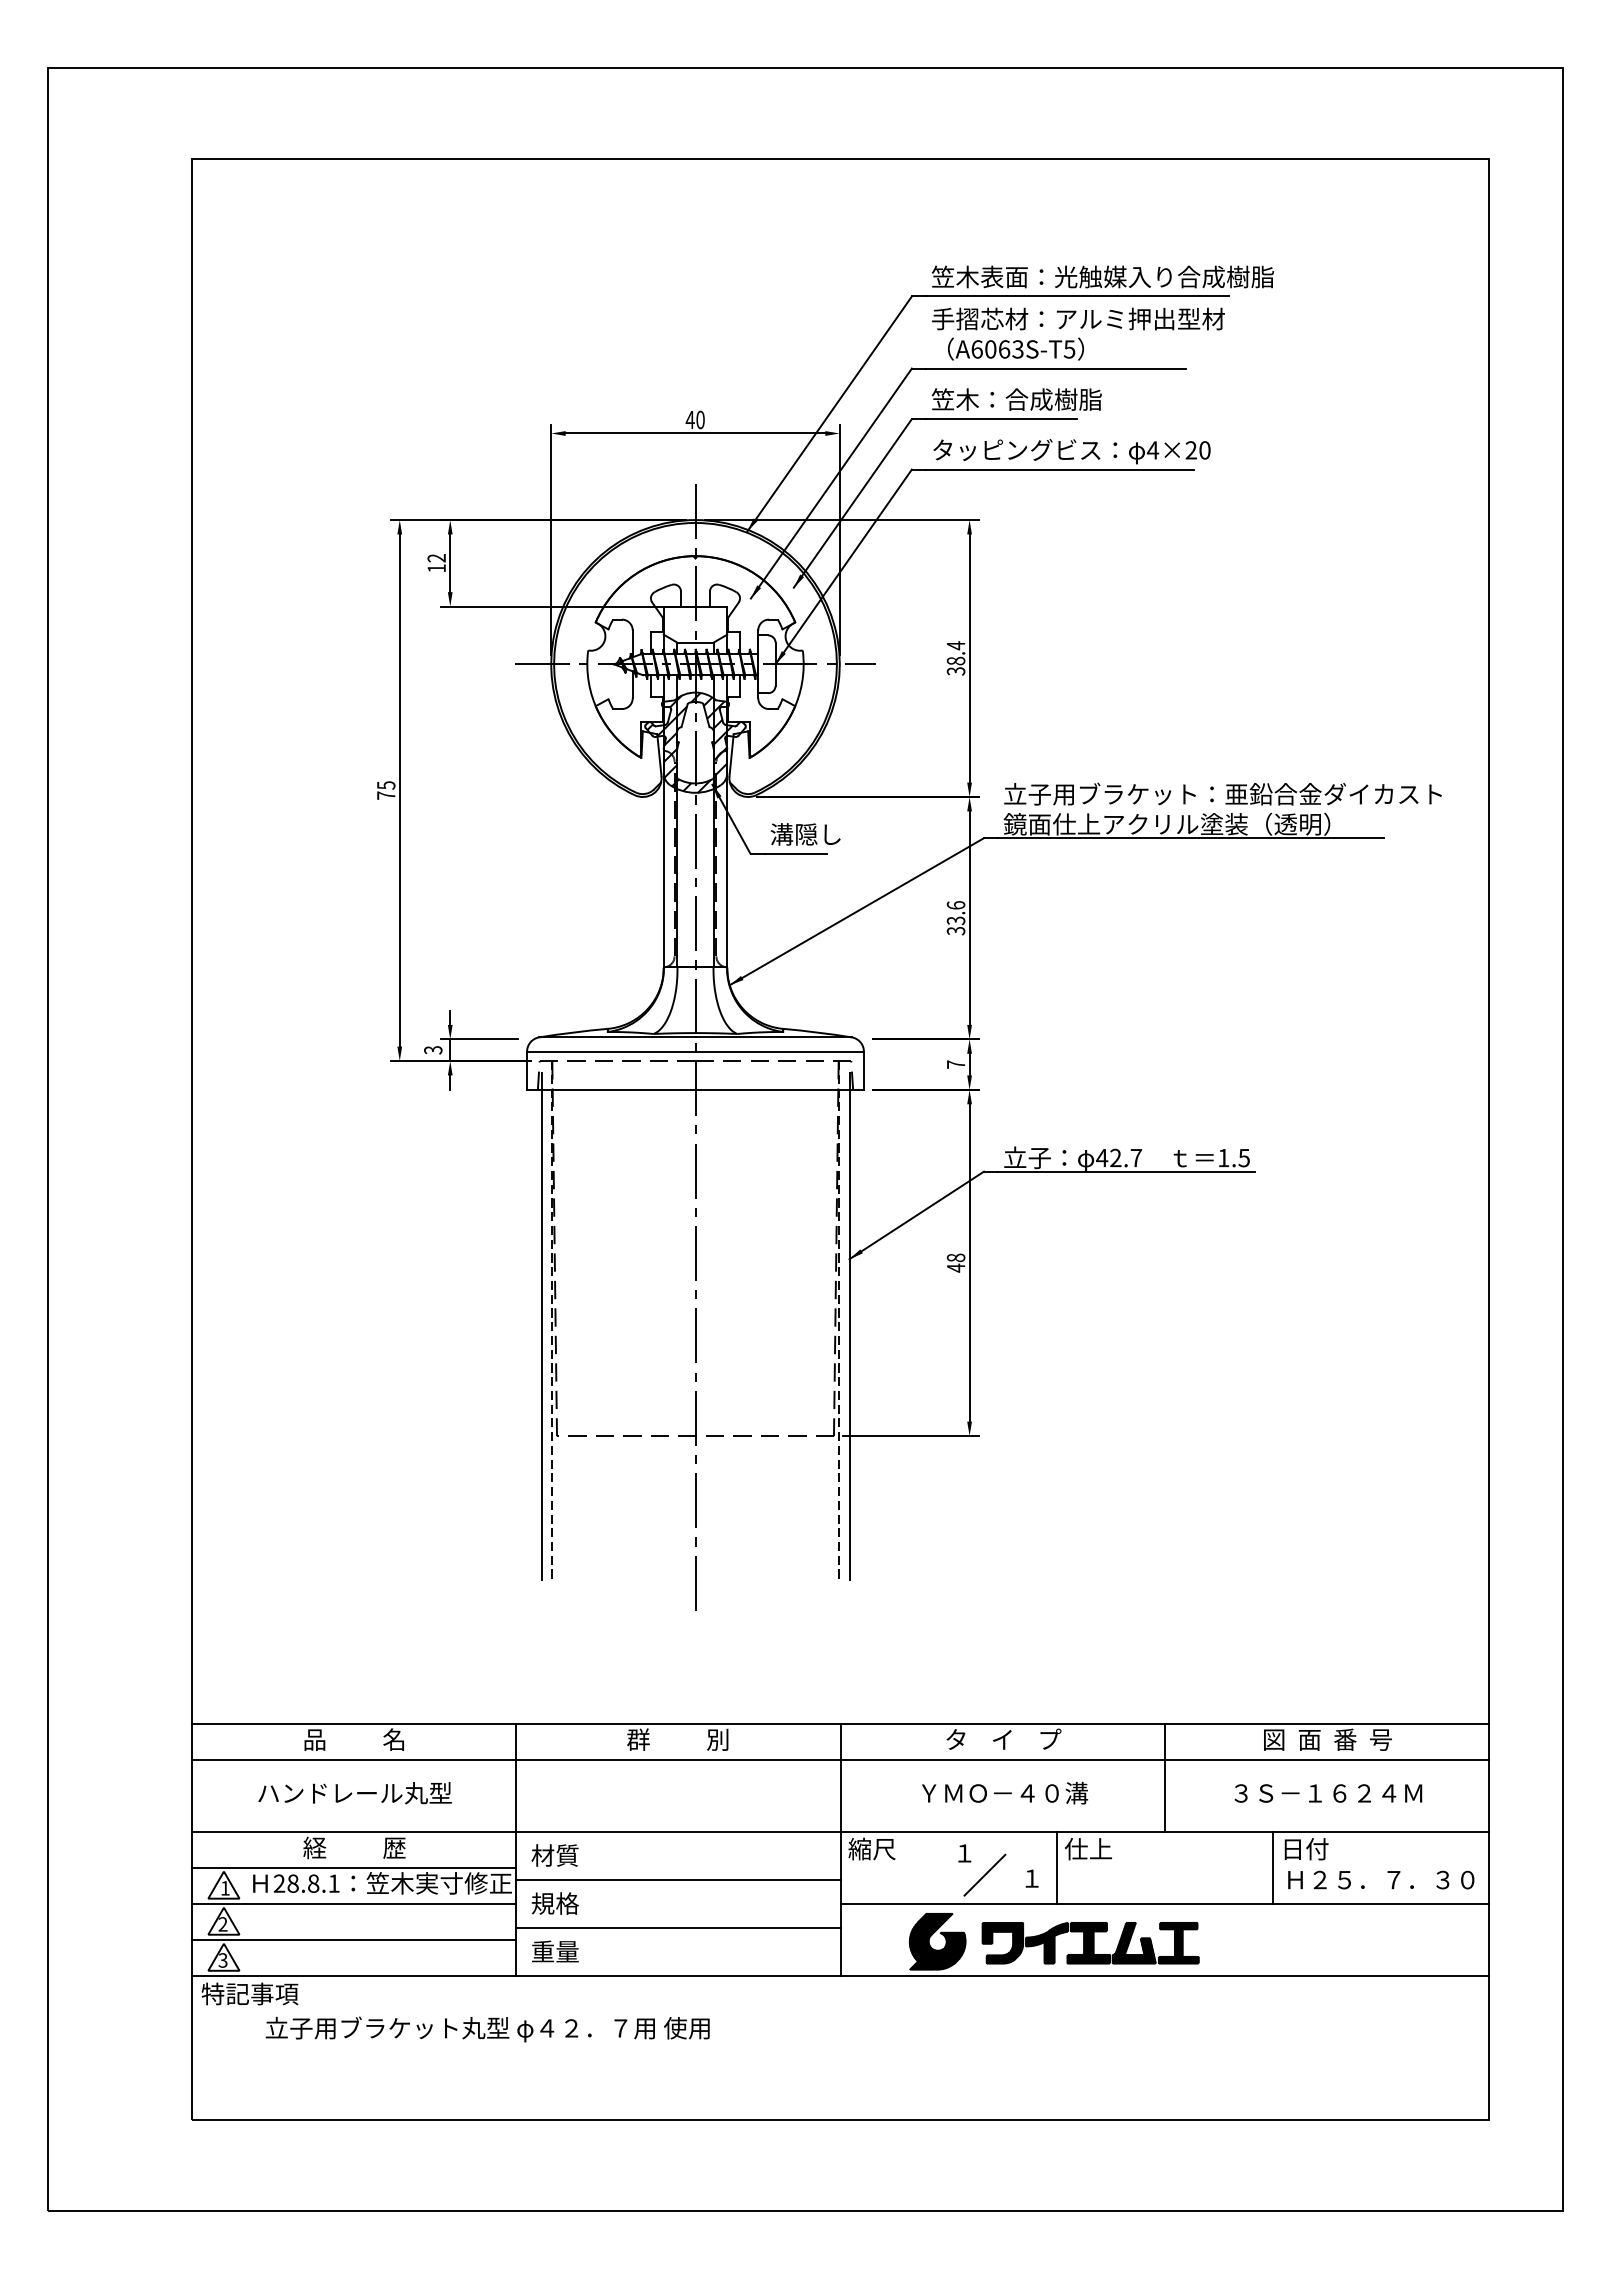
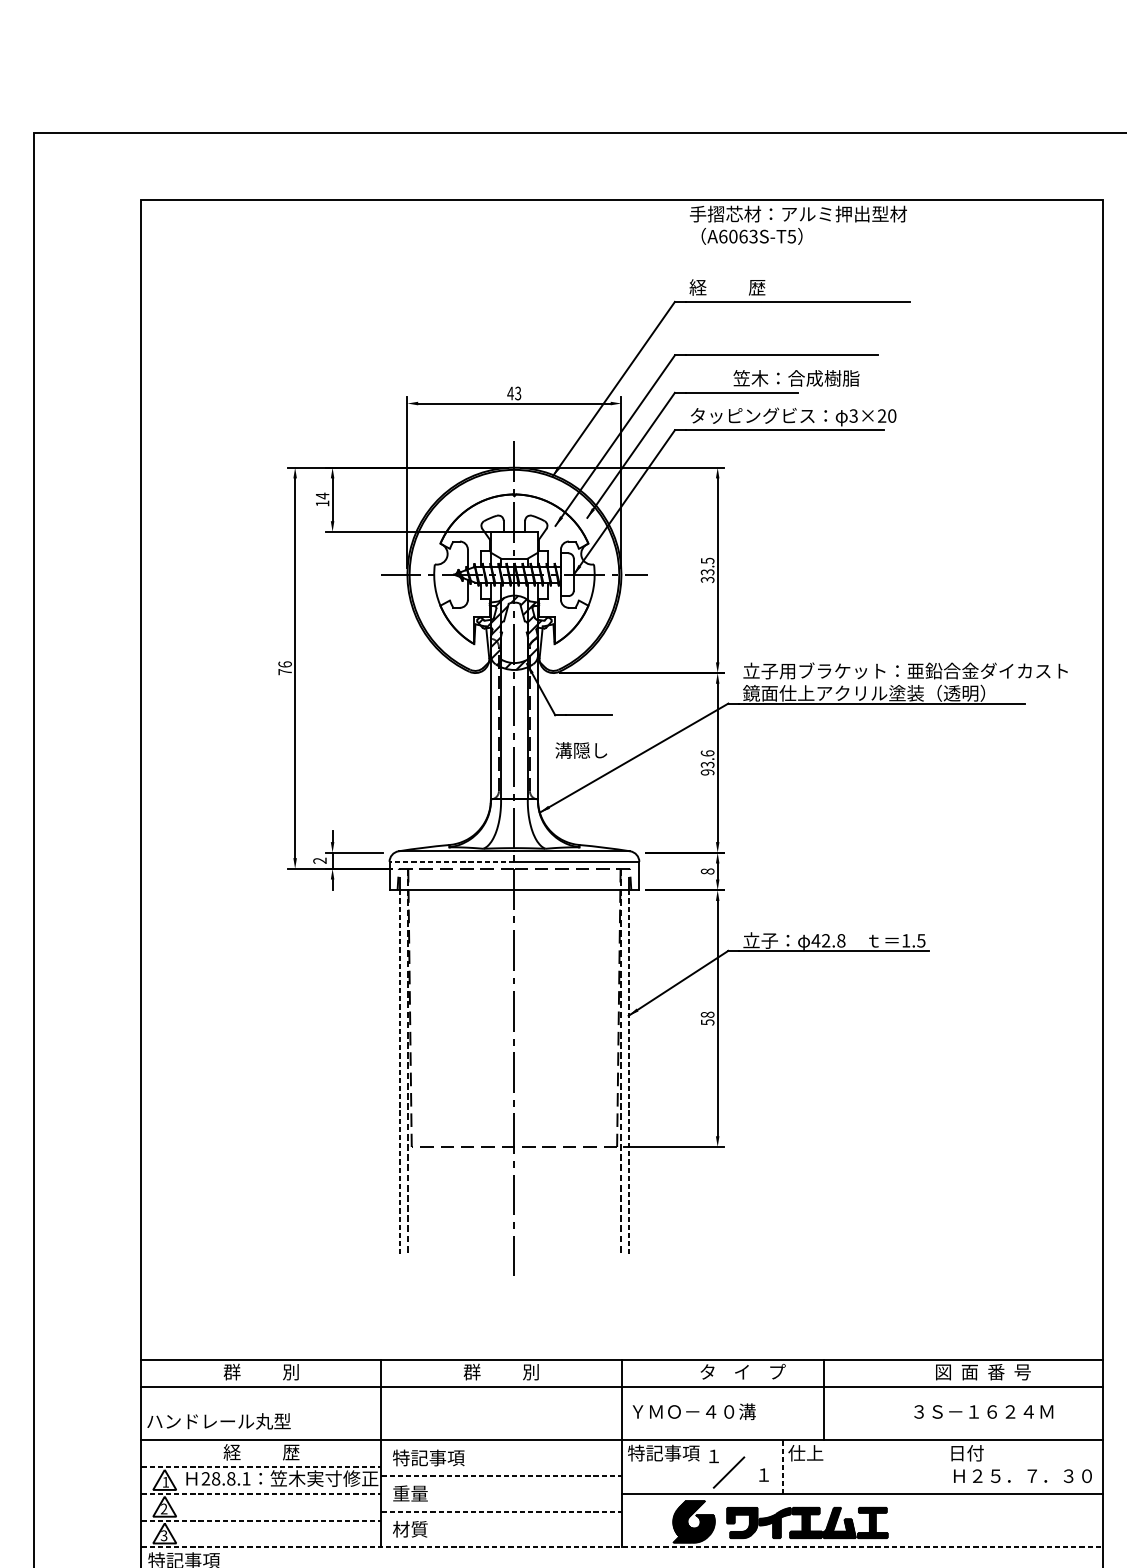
text: (1102, 276) -> (816, 287), 笠木表面：光触媒入り合成樹脂 -> 経          歴
text: (1078, 333) -> (798, 224), moved
text: (1016, 399) -> (796, 378), moved
text: (700, 419) -> (518, 393), 40 -> 43
text: (1152, 450) -> (853, 416), 4×20 -> 3×20
text: (436, 557) -> (322, 495), 12 -> 14
text: (956, 653) -> (707, 566), 38.4 -> 33.5
text: (386, 785) -> (285, 664), 75 -> 76
text: (805, 834) -> (581, 750), moved
text: (956, 930) -> (707, 772), 33.6 -> 93.6
text: (433, 1050) -> (320, 861), 3 -> 2
line: (610, 1051) -> (451, 861), solid -> dashed
text: (955, 1064) -> (707, 871), 7 -> 8
text: (1136, 1157) -> (841, 940), 42.7 -> 42.8
text: (956, 1267) -> (707, 1021), 48 -> 58
line: (541, 1335) -> (400, 1072), solid -> dashed
line: (849, 1335) -> (628, 1072), solid -> dashed
text: (353, 1739) -> (260, 1371), 品          名 -> 群          別
line: (1165, 1777) -> (824, 1400), moved
text: (1005, 1792) -> (694, 1411), moved
text: (354, 1793) -> (218, 1421), moved
text: (896, 1848) -> (663, 1452), 縮尺 -> 特記事項
text: (579, 1855) -> (428, 1457), 材質 -> 特記事項
line: (1273, 1867) -> (943, 1466), removed
line: (354, 1868) -> (261, 1467), solid -> dashed
line: (1057, 1868) -> (782, 1467), solid -> dashed
line: (678, 1880) -> (501, 1476), solid -> dashed
text: (554, 1903) -> (409, 1493), 規格 -> 重量
line: (354, 1904) -> (261, 1494), solid -> dashed
line: (678, 1928) -> (501, 1512), solid -> dashed
line: (354, 1940) -> (261, 1520), solid -> dashed
text: (554, 1951) -> (409, 1529), 重量 -> 材質
line: (841, 1976) -> (622, 1547), solid -> dashed

